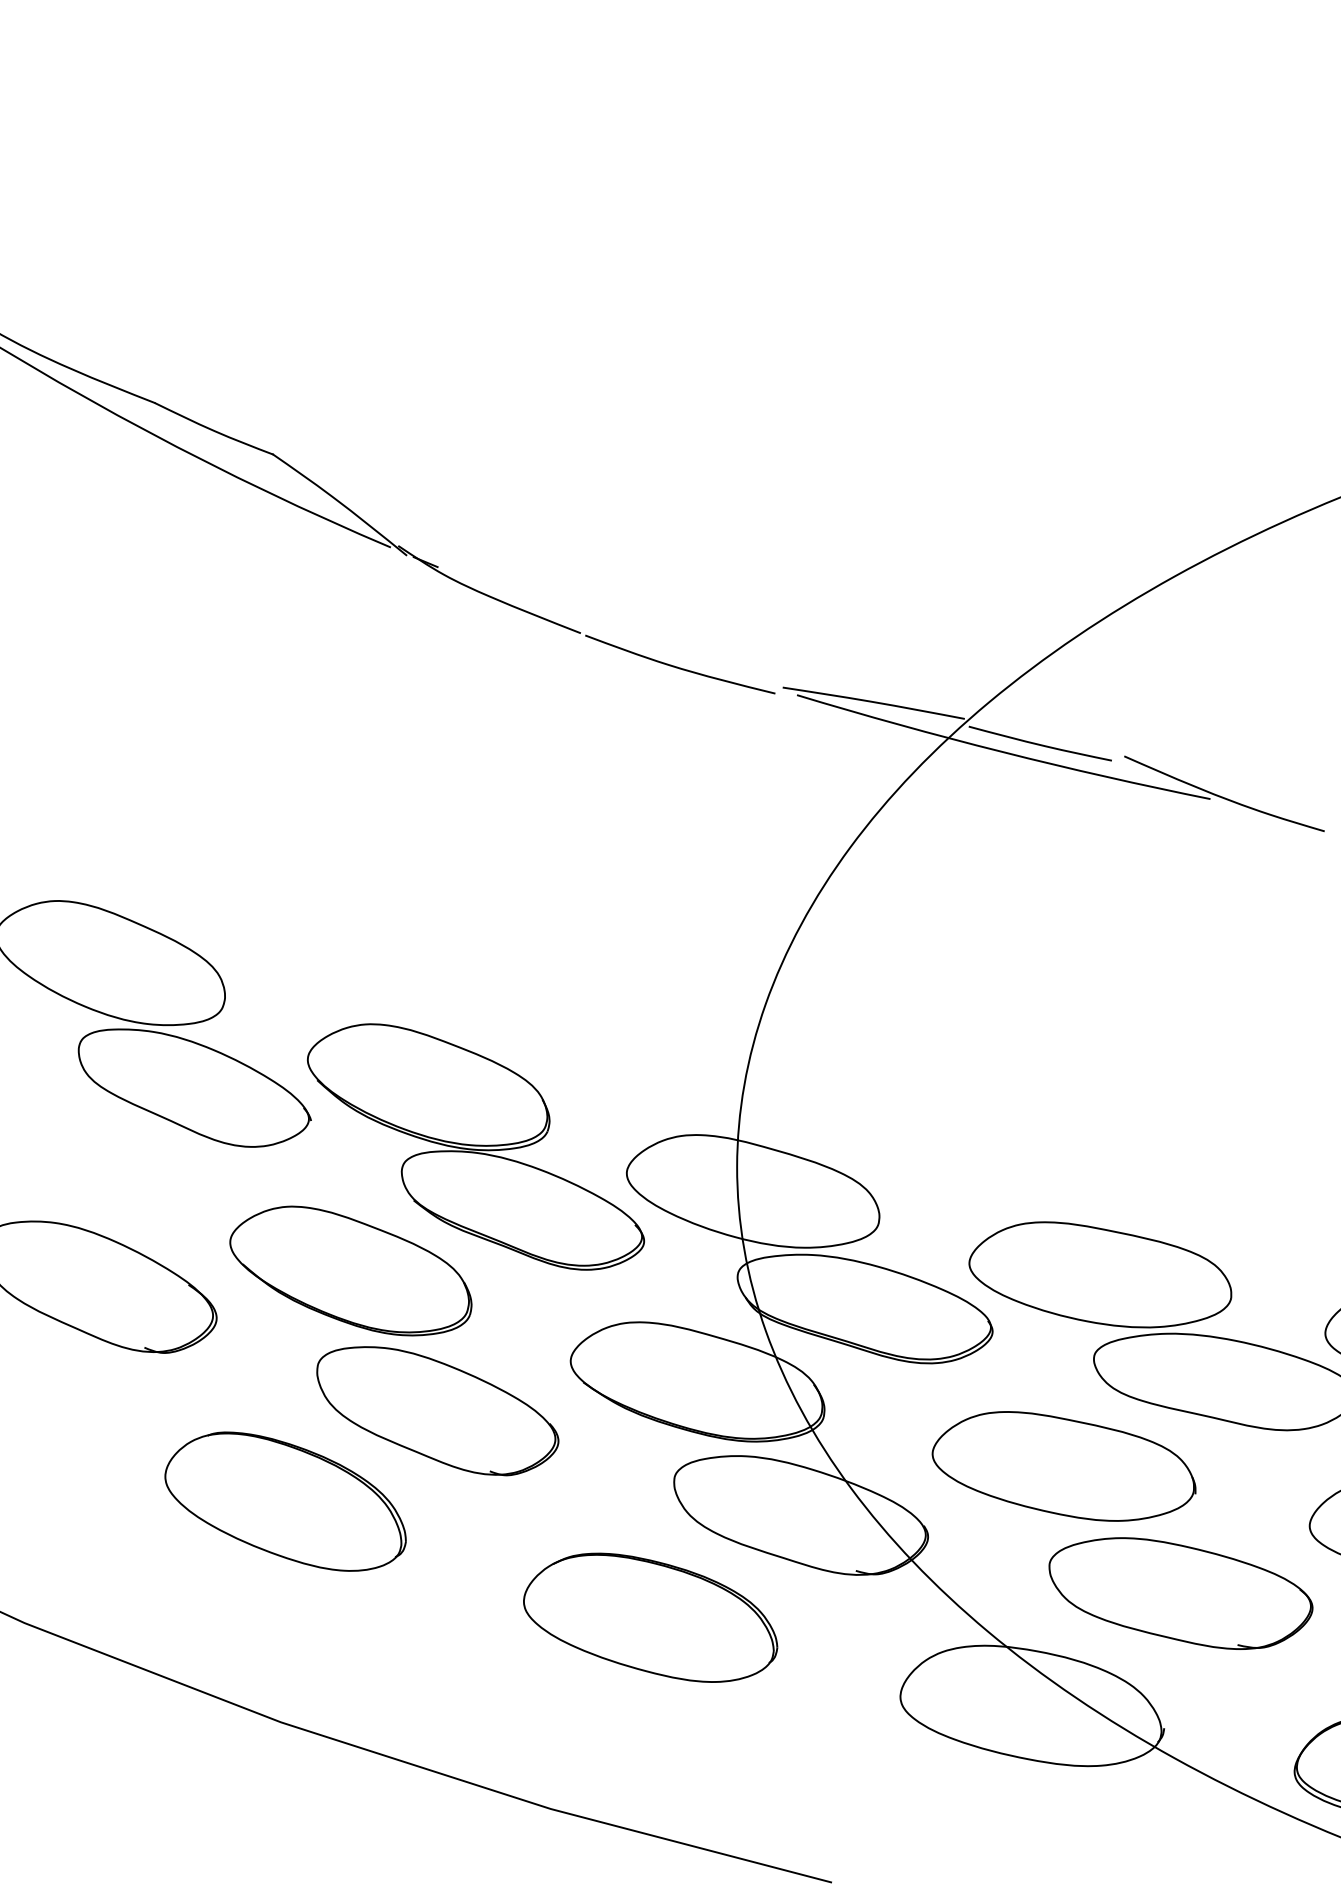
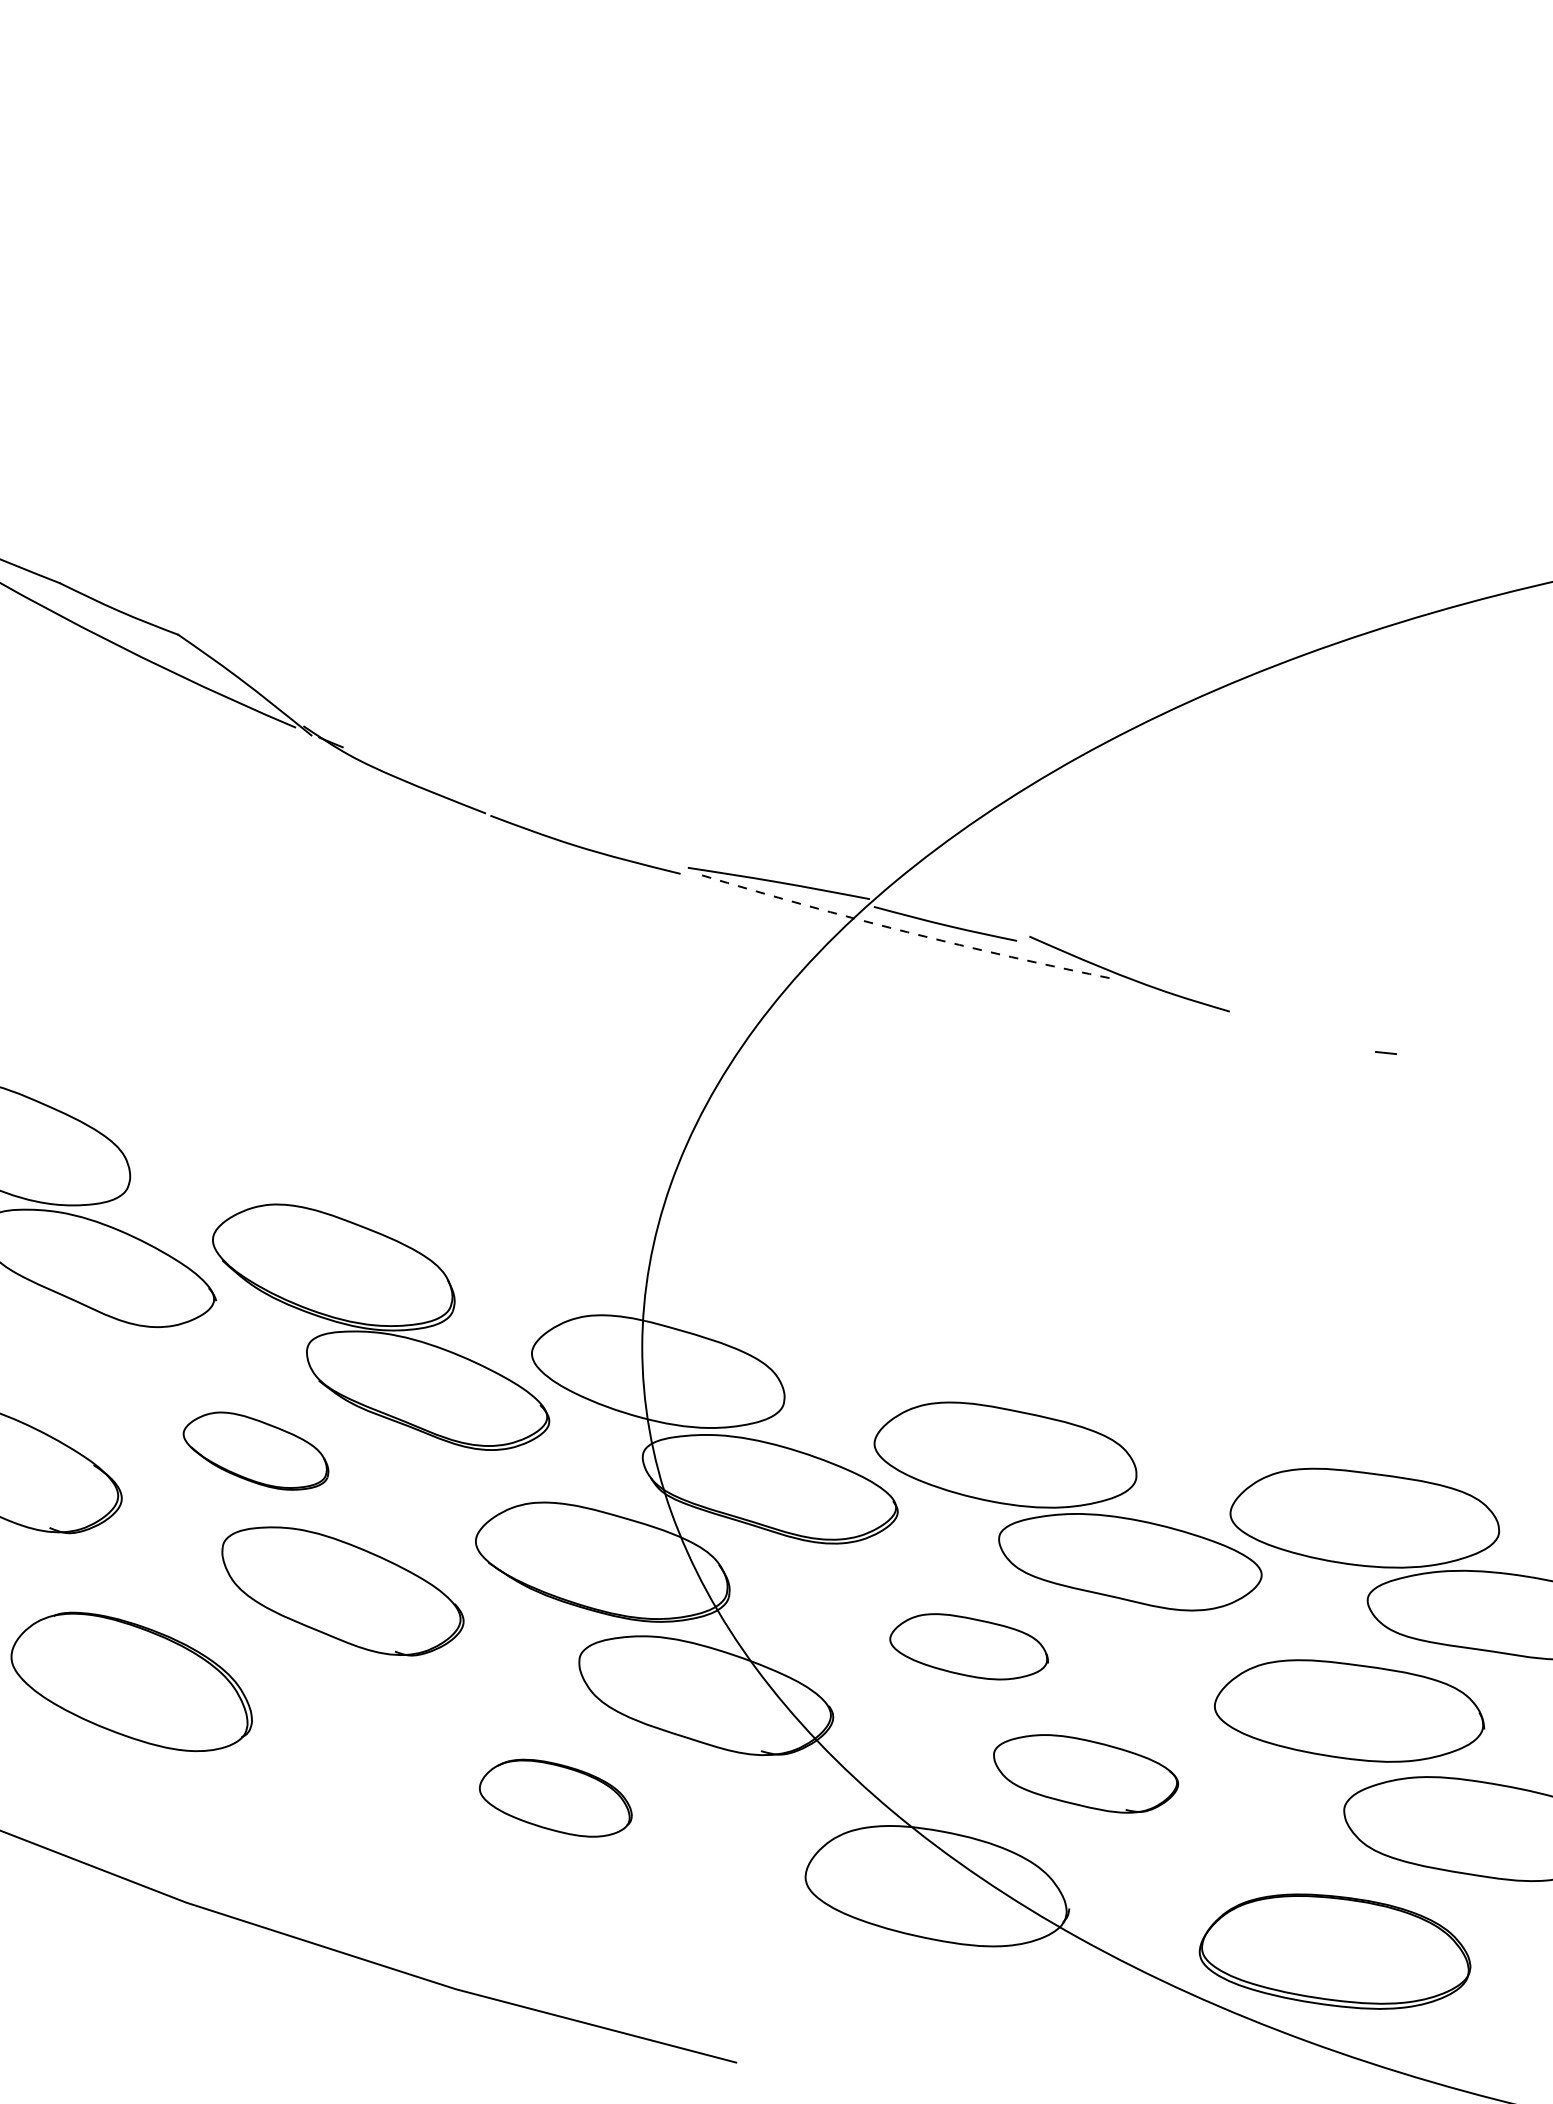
arc: (1002, 752) -> (907, 932), solid -> dashed
part: (350, 1270) -> (255, 1450), size x0.6
part: (1063, 1466) -> (968, 1646), size x0.6
part: (285, 1501) -> (131, 1681), moved
part: (1180, 1593) -> (1085, 1773), size x0.7
part: (650, 1618) -> (555, 1798), size x0.6

